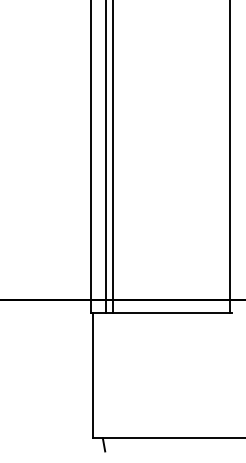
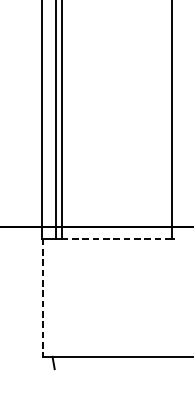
line: (171, 312) -> (117, 238), solid -> dashed
line: (92, 375) -> (42, 297), solid -> dashed

